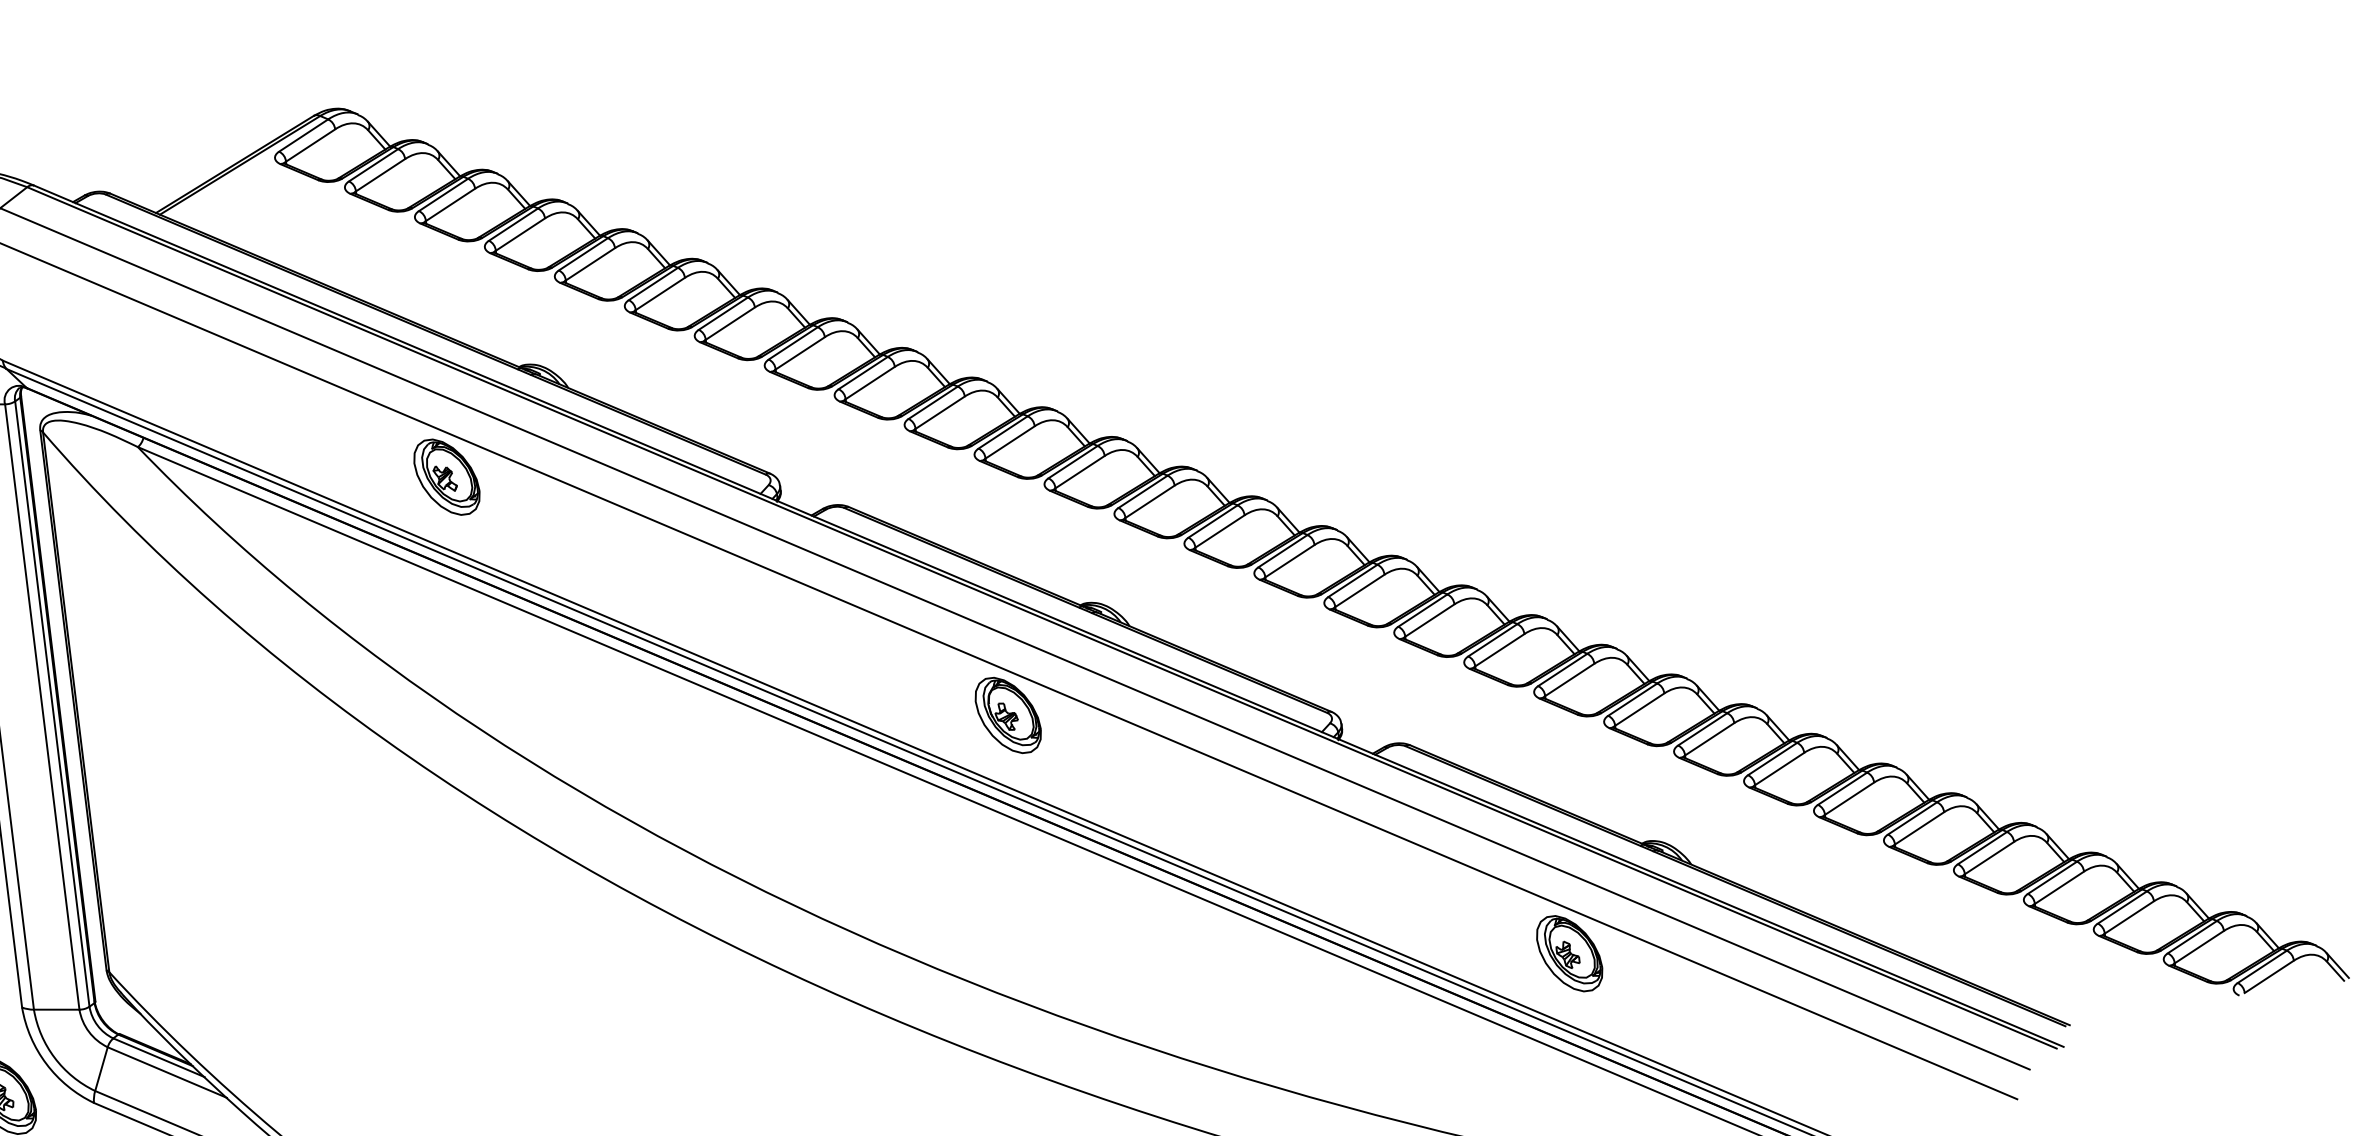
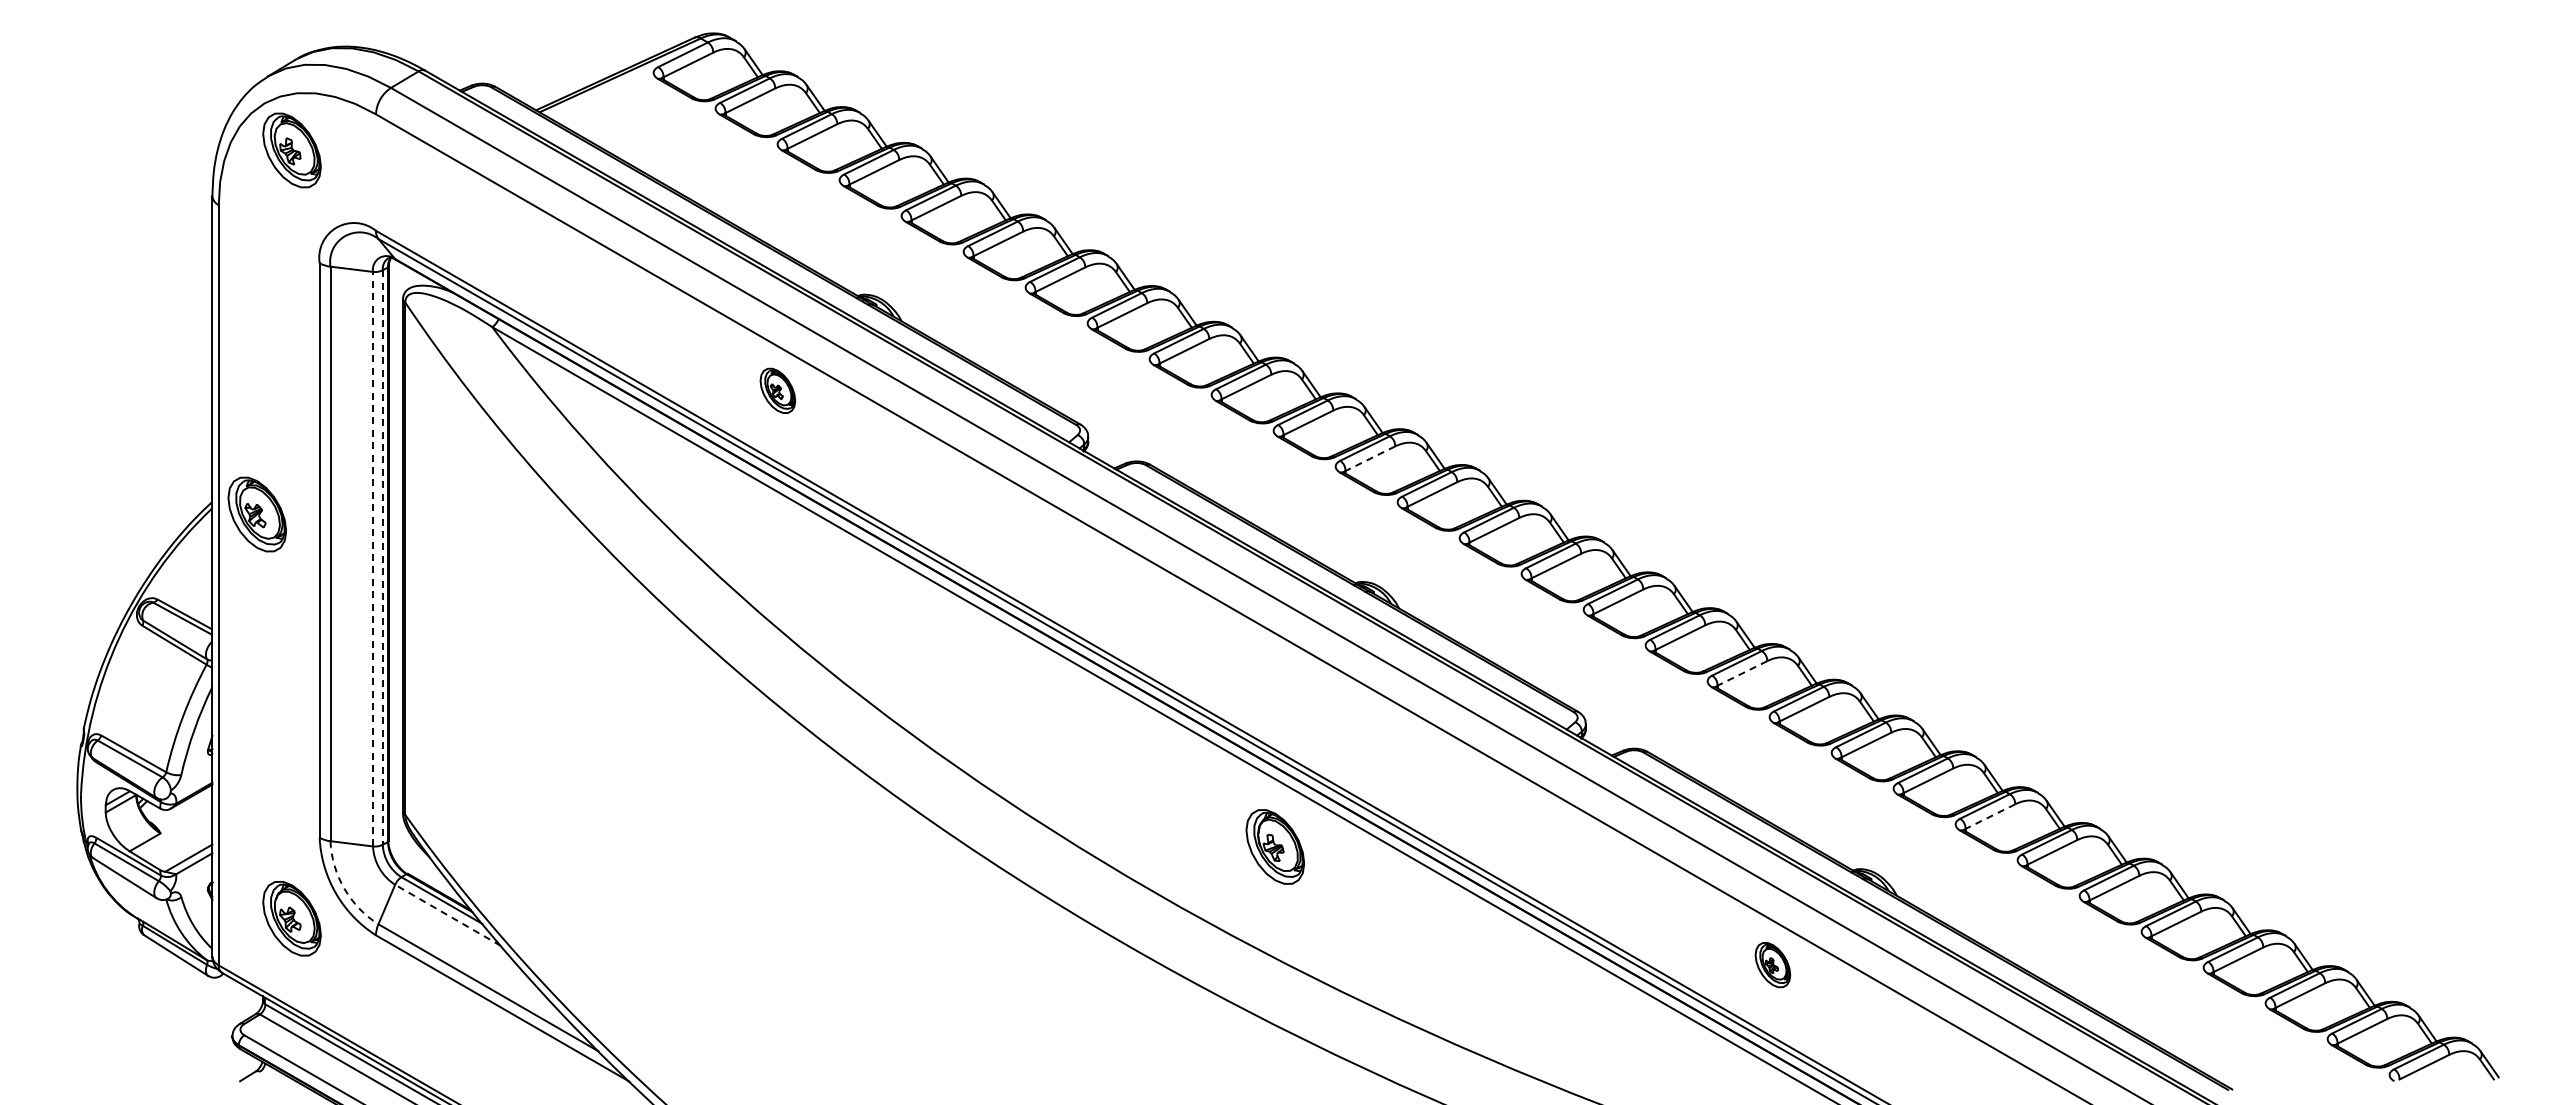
line: (1080, 471) -> (1370, 458), solid -> dashed
part: (446, 476) -> (777, 390), size x0.6
line: (1499, 650) -> (1742, 673), solid -> dashed
line: (52, 705) -> (382, 558), solid -> dashed
line: (42, 706) -> (373, 558), solid -> dashed
part: (1008, 714) -> (1275, 846), moved
line: (1779, 768) -> (1990, 816), solid -> dashed
part: (1569, 953) -> (1772, 964), size x0.6
arc: (54, 1057) -> (344, 888), solid -> dashed
line: (167, 1072) -> (448, 915), solid -> dashed

